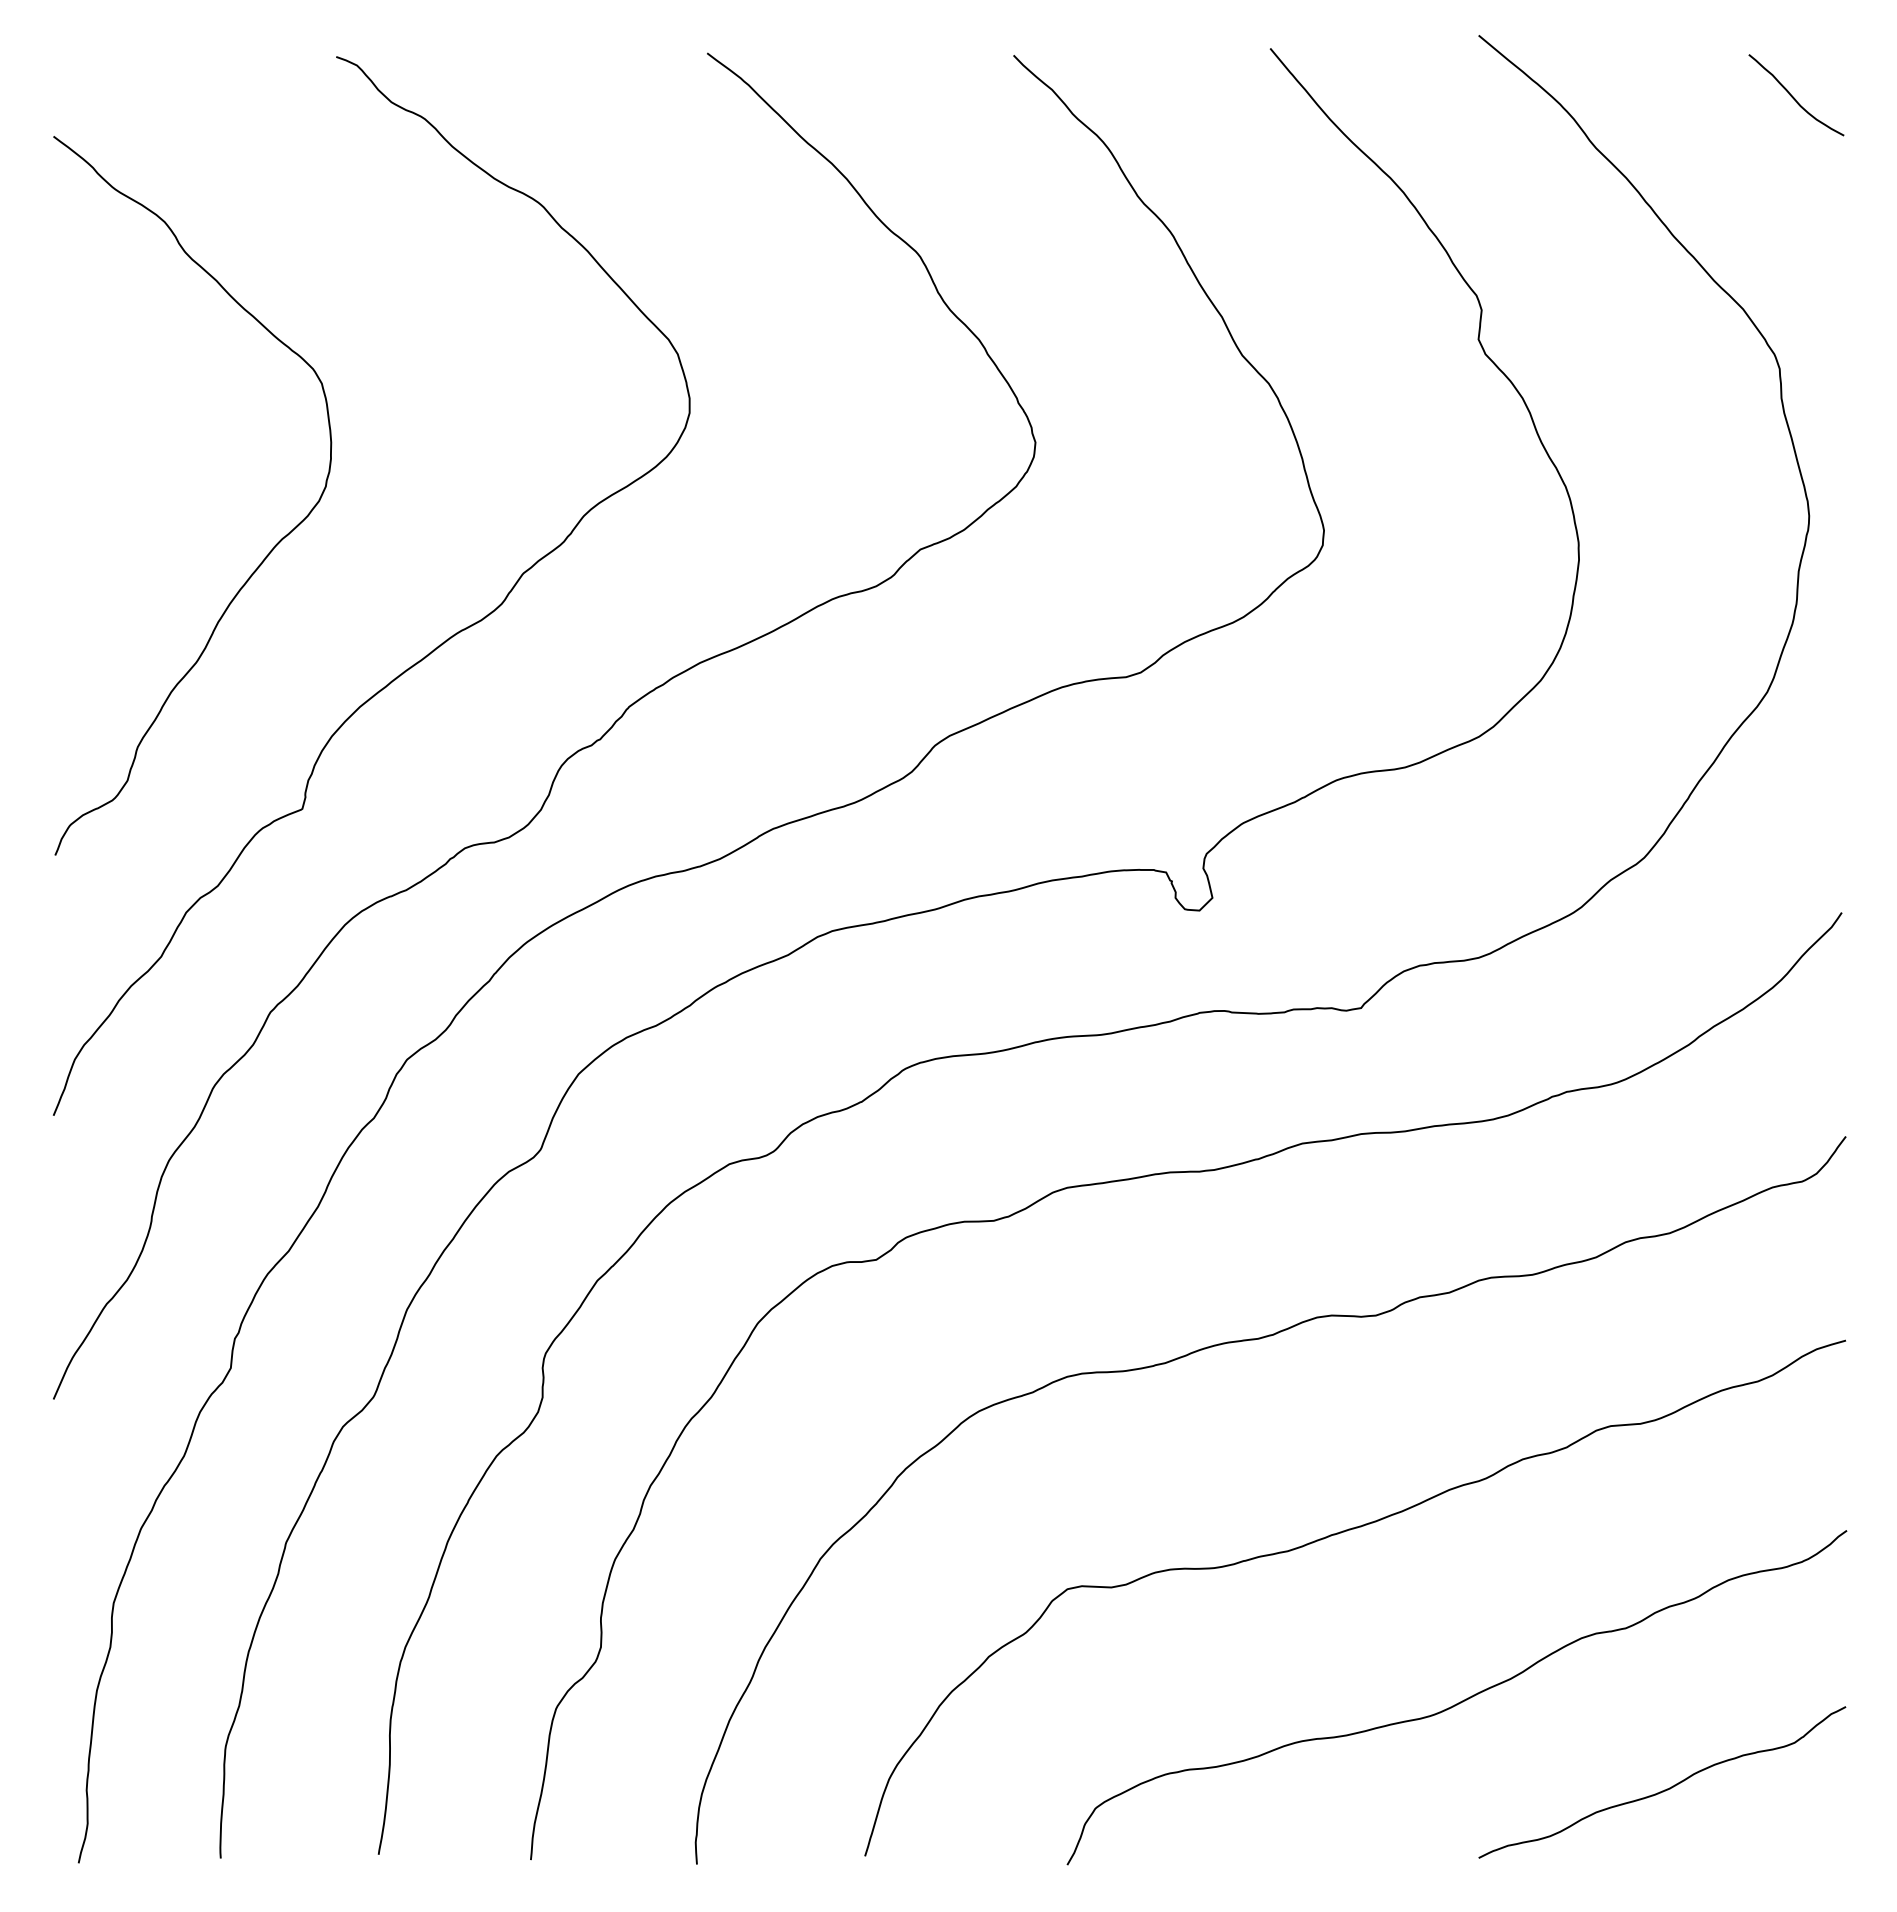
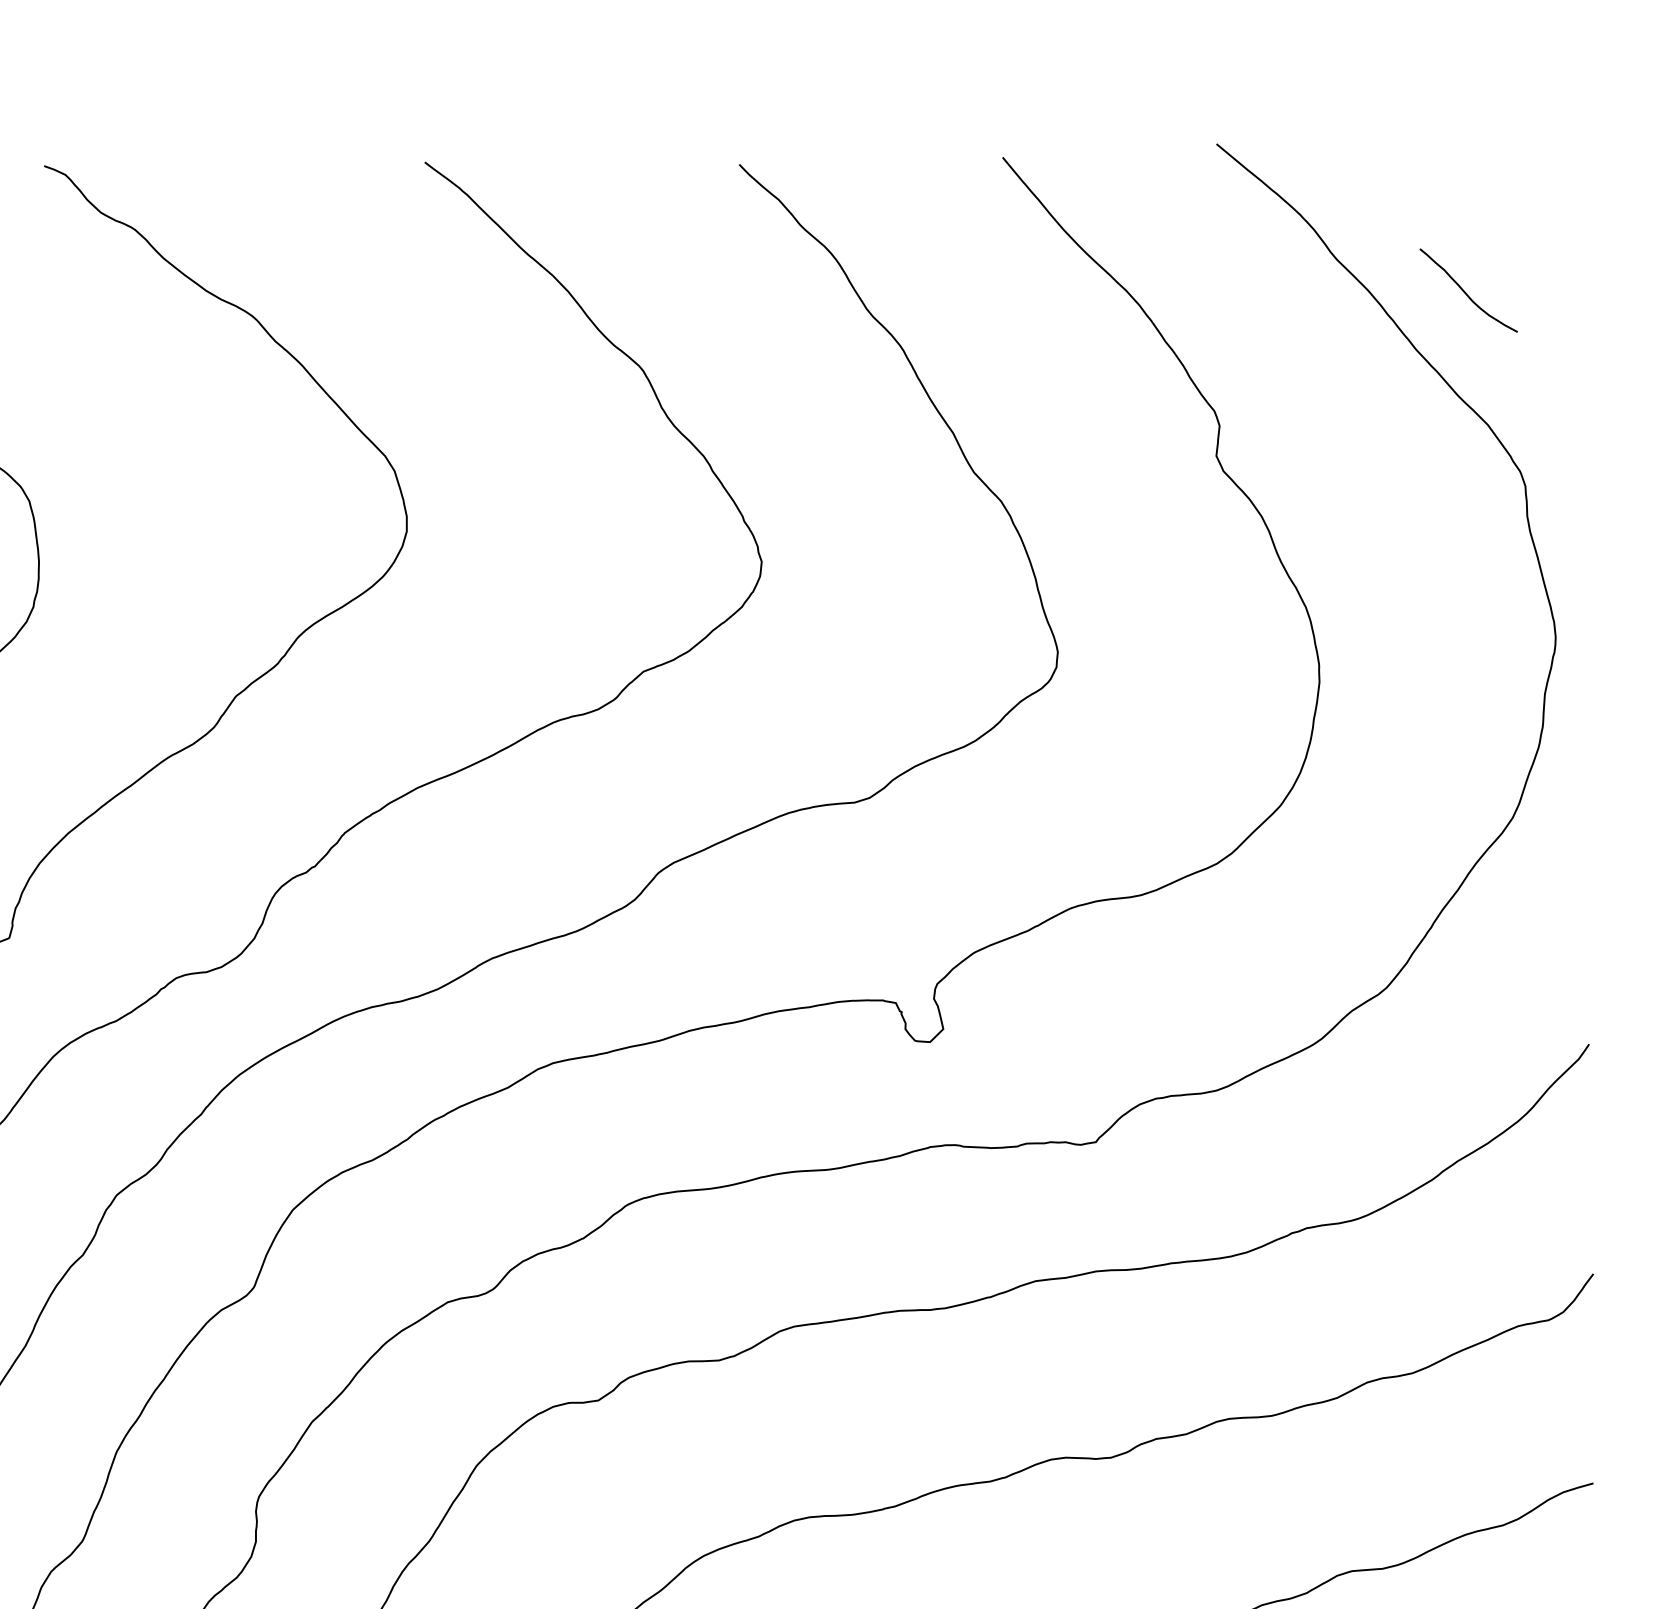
curve: (1794, 97) -> (1466, 292), moved

